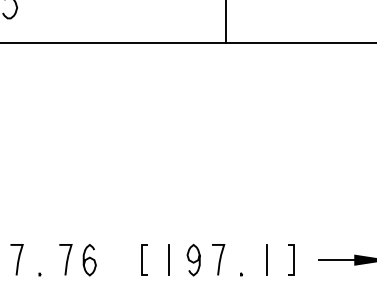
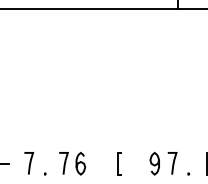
line: (169, 259) -> (137, 163), removed

